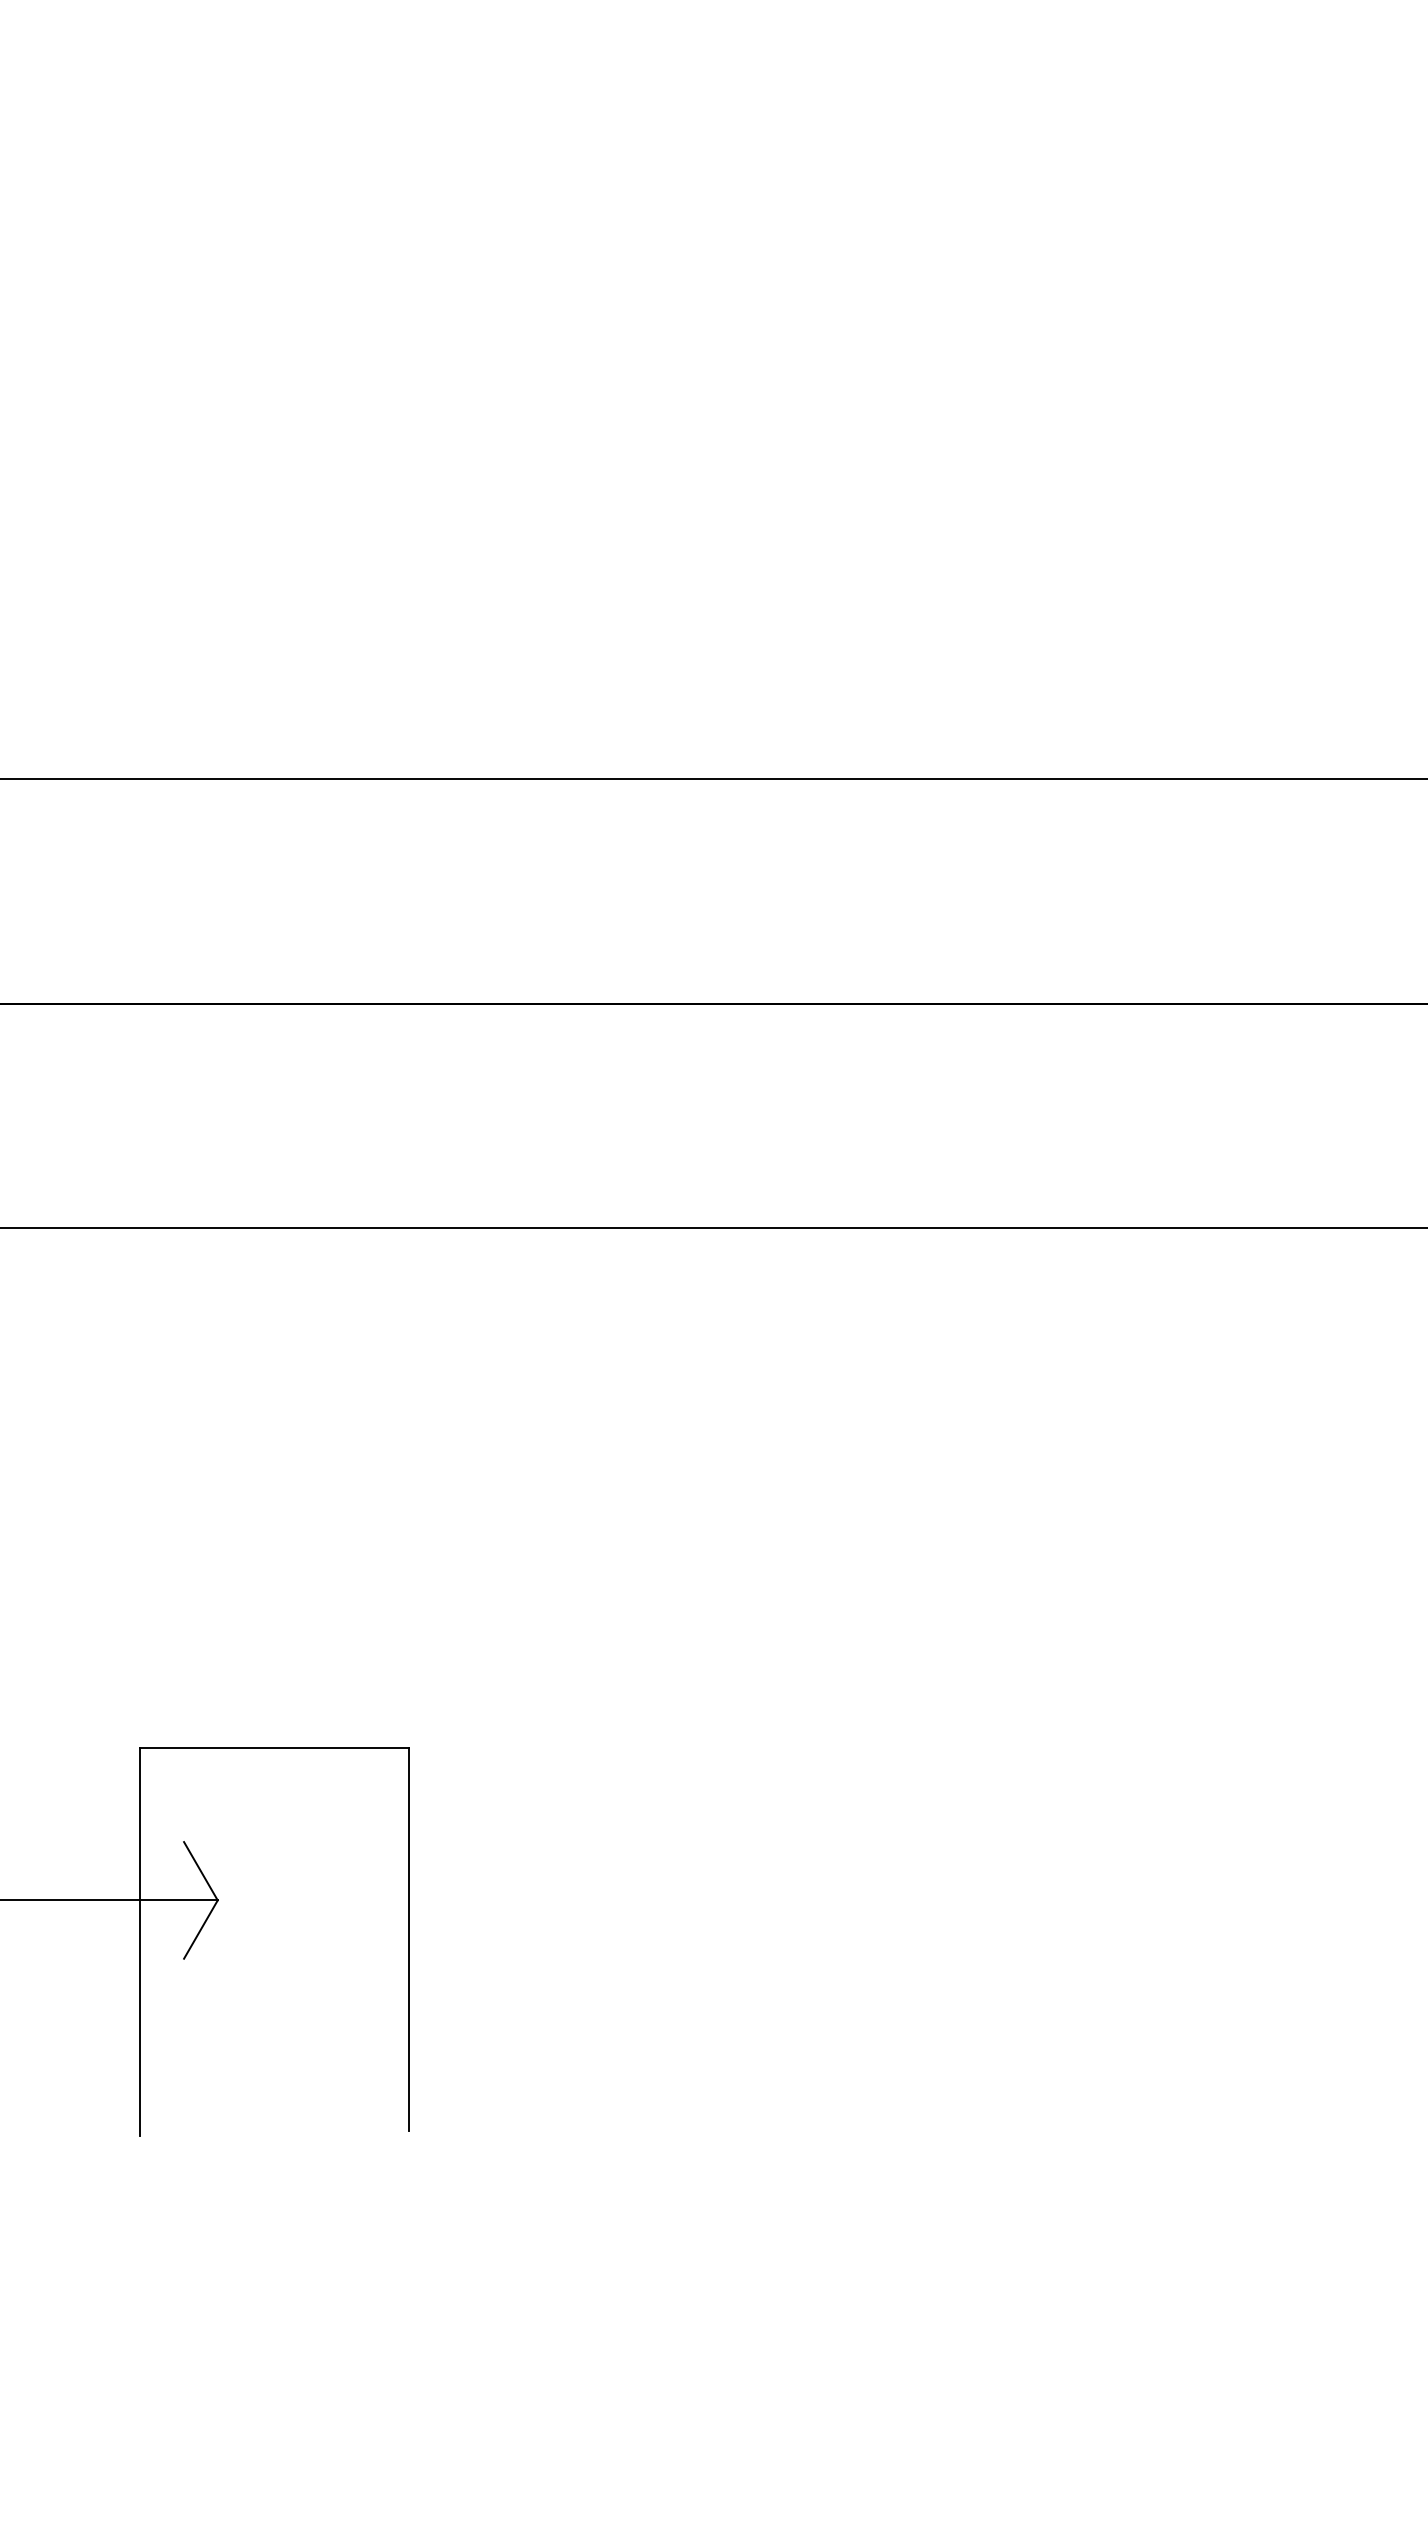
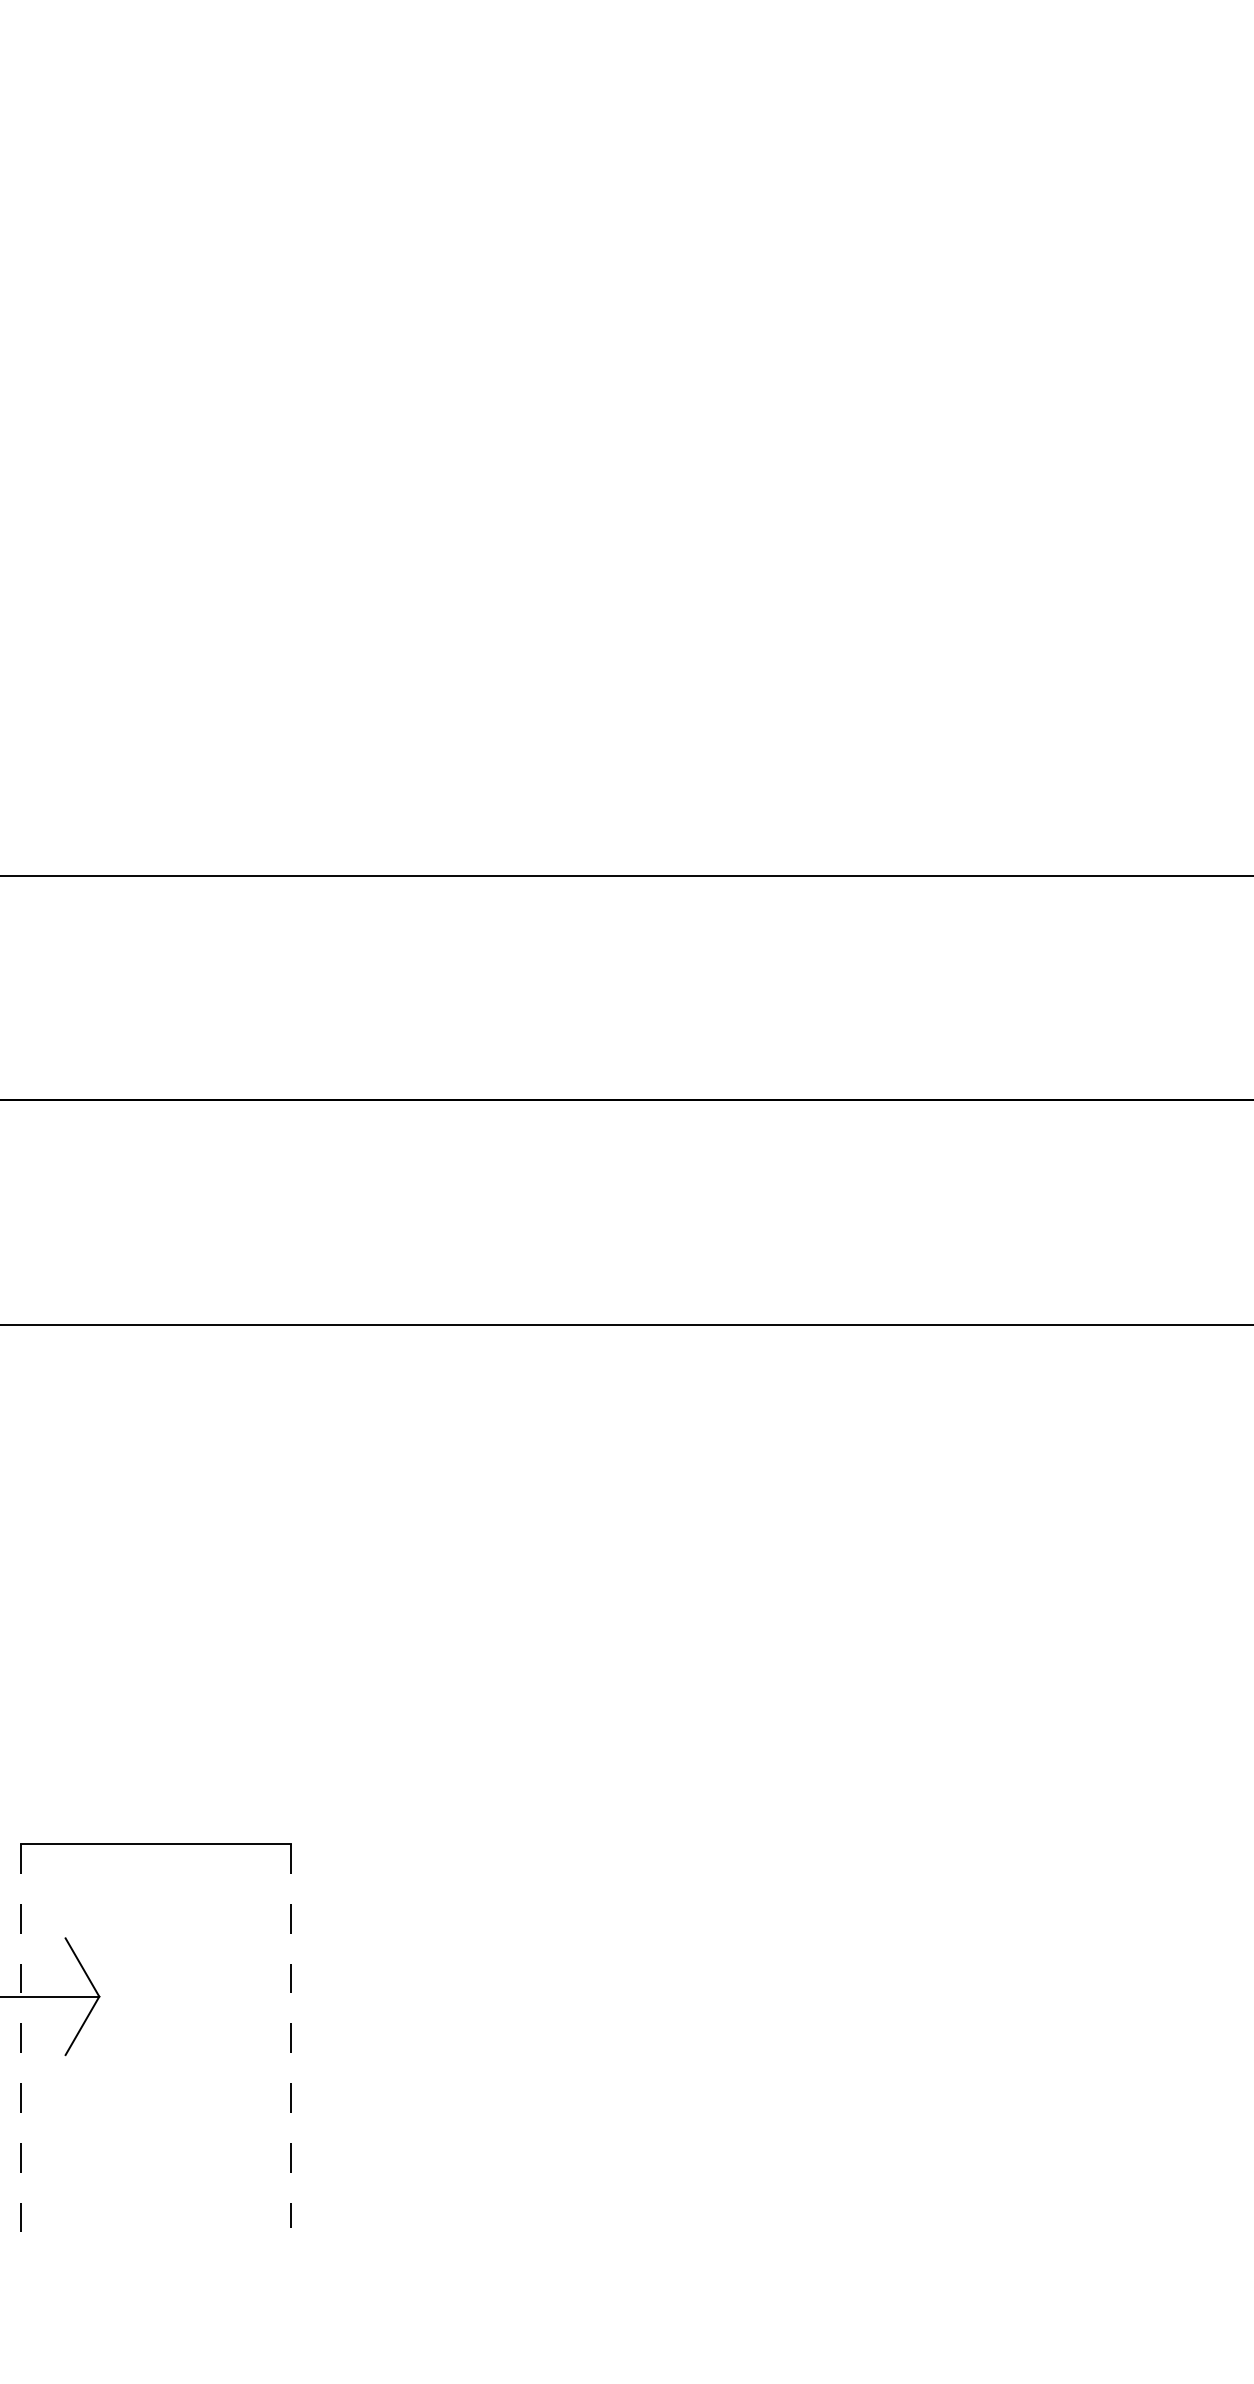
line: (409, 1939) -> (291, 2035), solid -> dashed
line: (139, 1942) -> (21, 2038), solid -> dashed

